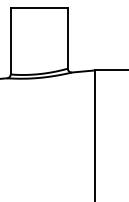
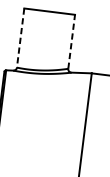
line: (67, 37) -> (71, 41), solid -> dashed
line: (10, 41) -> (20, 38), solid -> dashed

